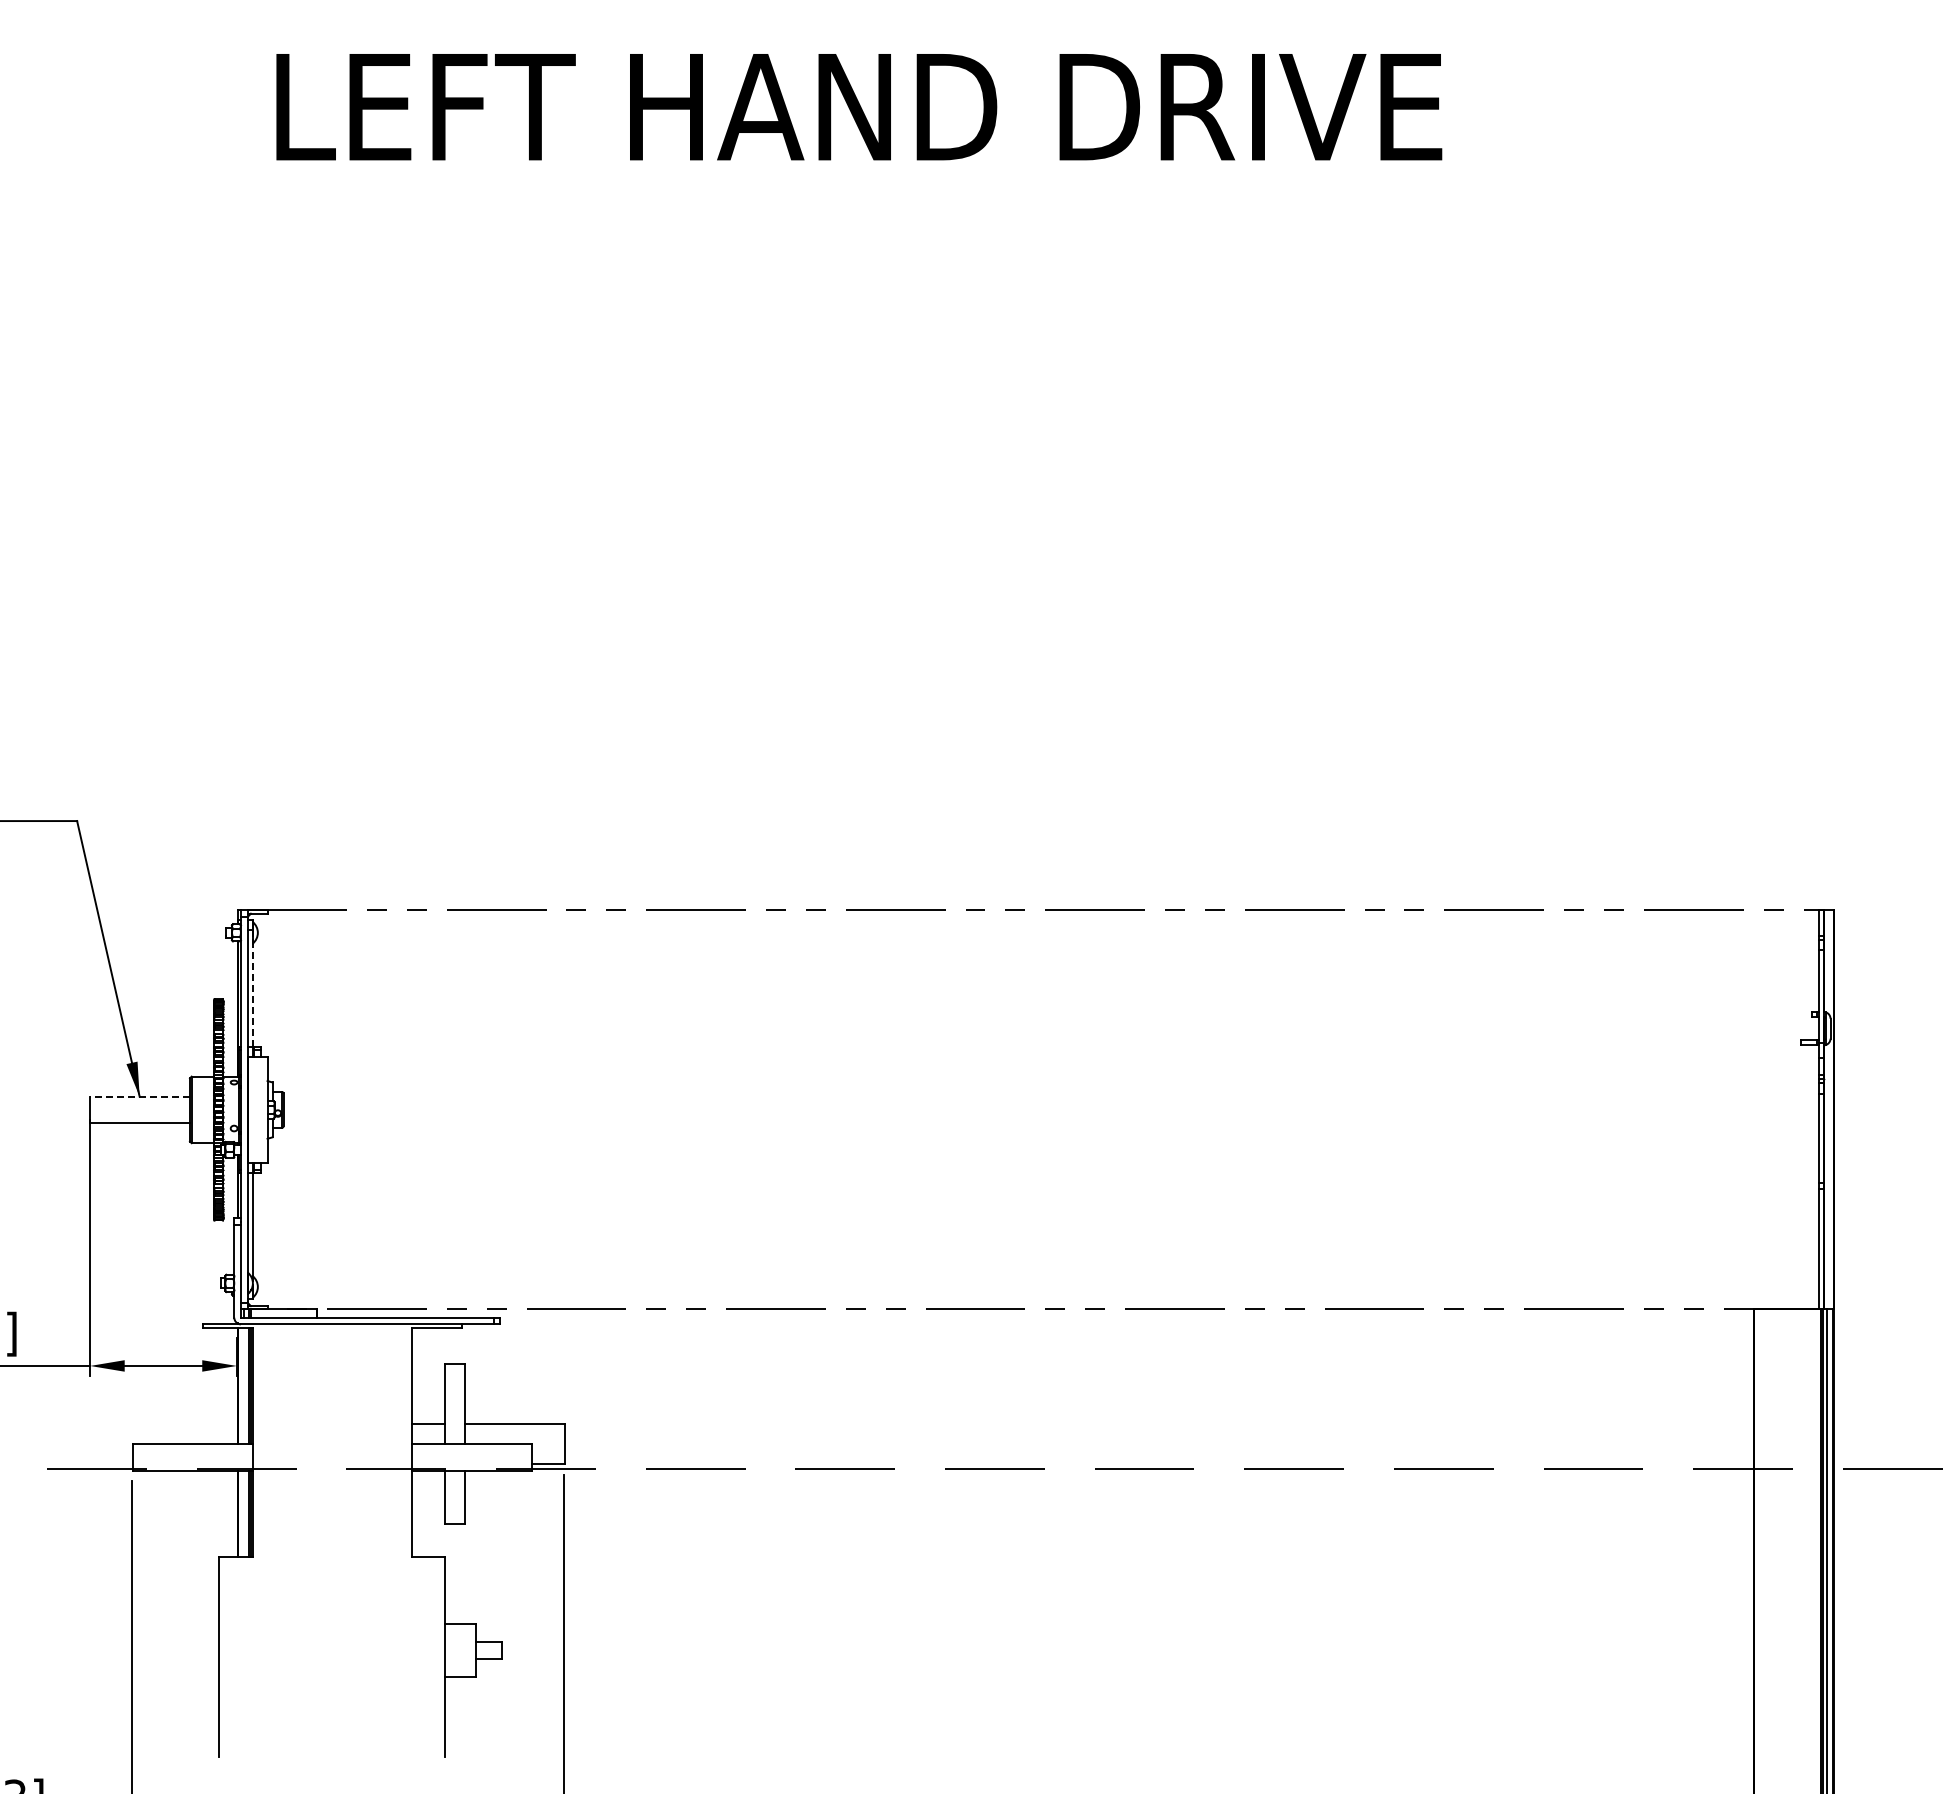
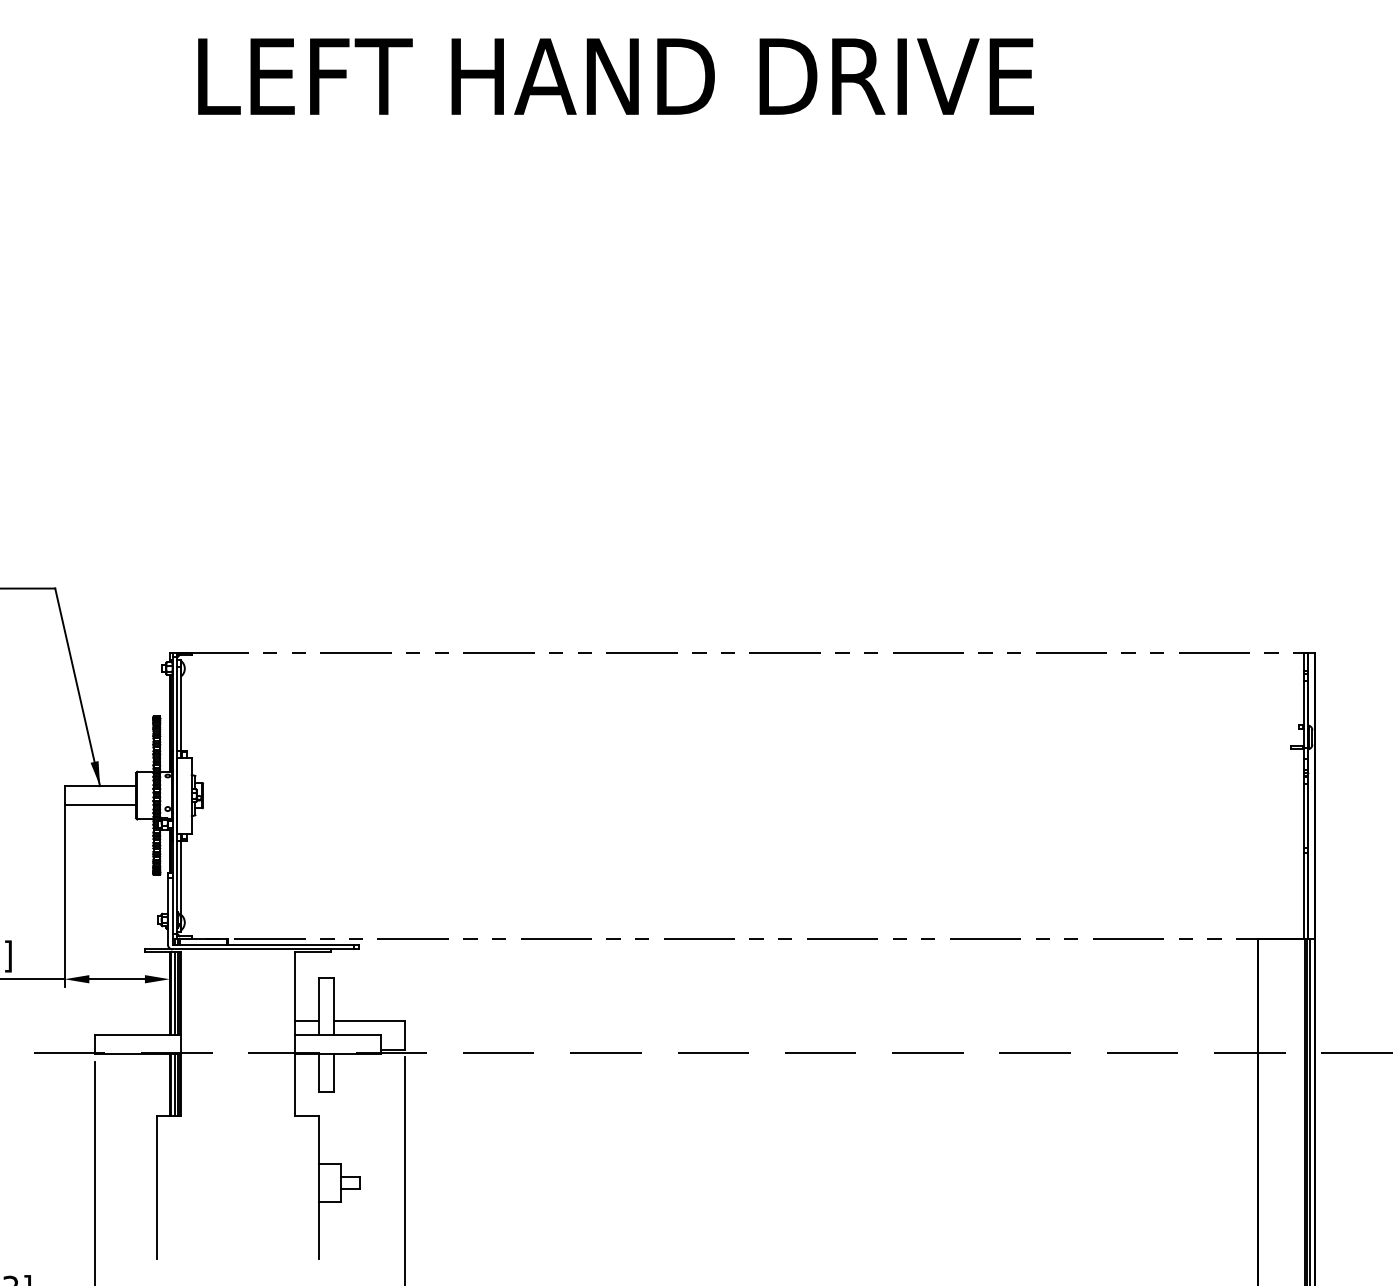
line: (252, 989) -> (180, 709), dashed -> solid
line: (140, 1096) -> (100, 786), dashed -> solid
line: (244, 1385) -> (175, 993), added
line: (244, 1513) -> (175, 1085), added

